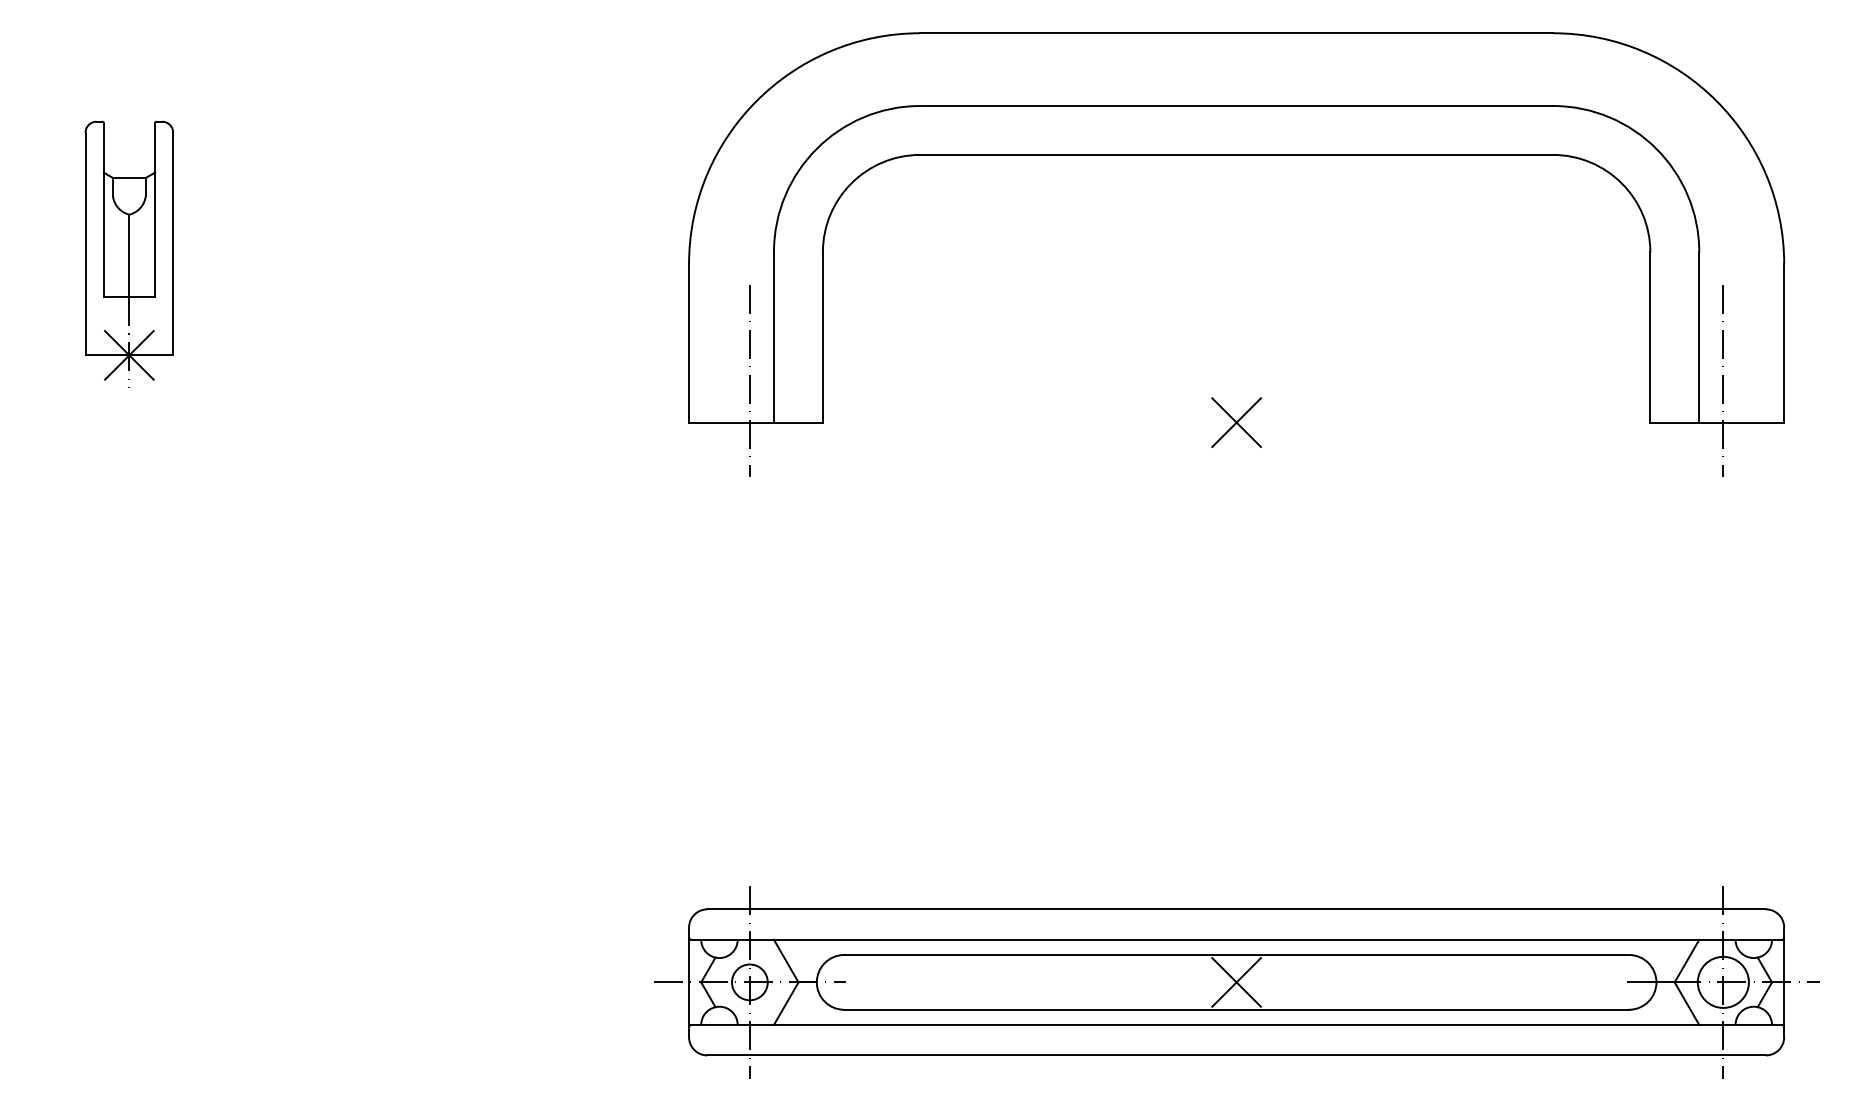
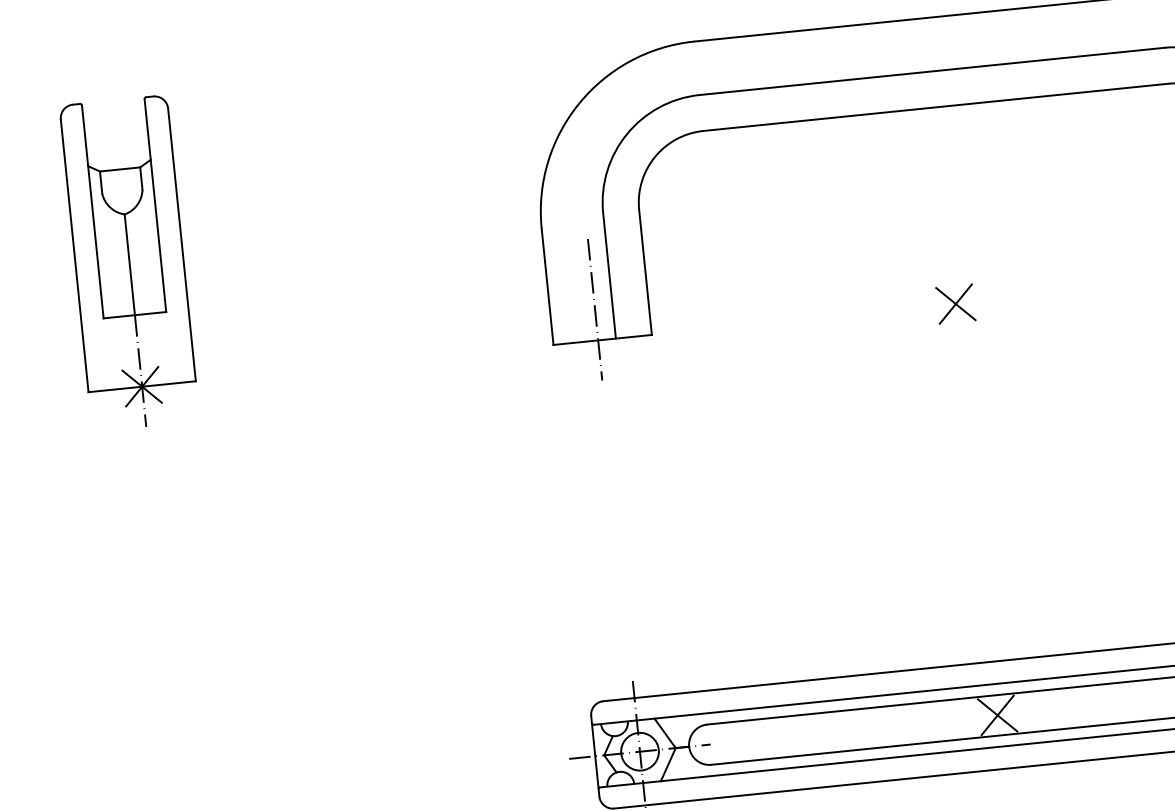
part: (129, 254) -> (129, 263), size x1.67
circle: (749, 981) -> (639, 751), size x1.43

